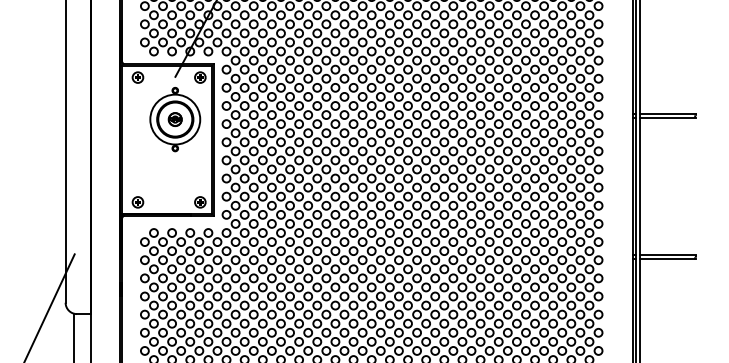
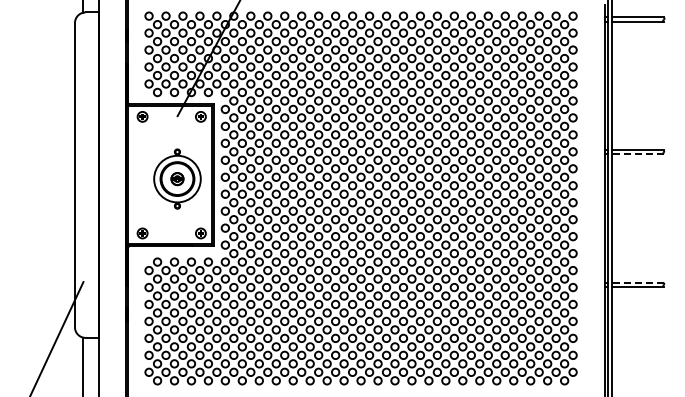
line: (668, 117) -> (638, 154), solid -> dashed
part: (175, 118) -> (177, 178), moved
line: (668, 254) -> (638, 282), solid -> dashed

